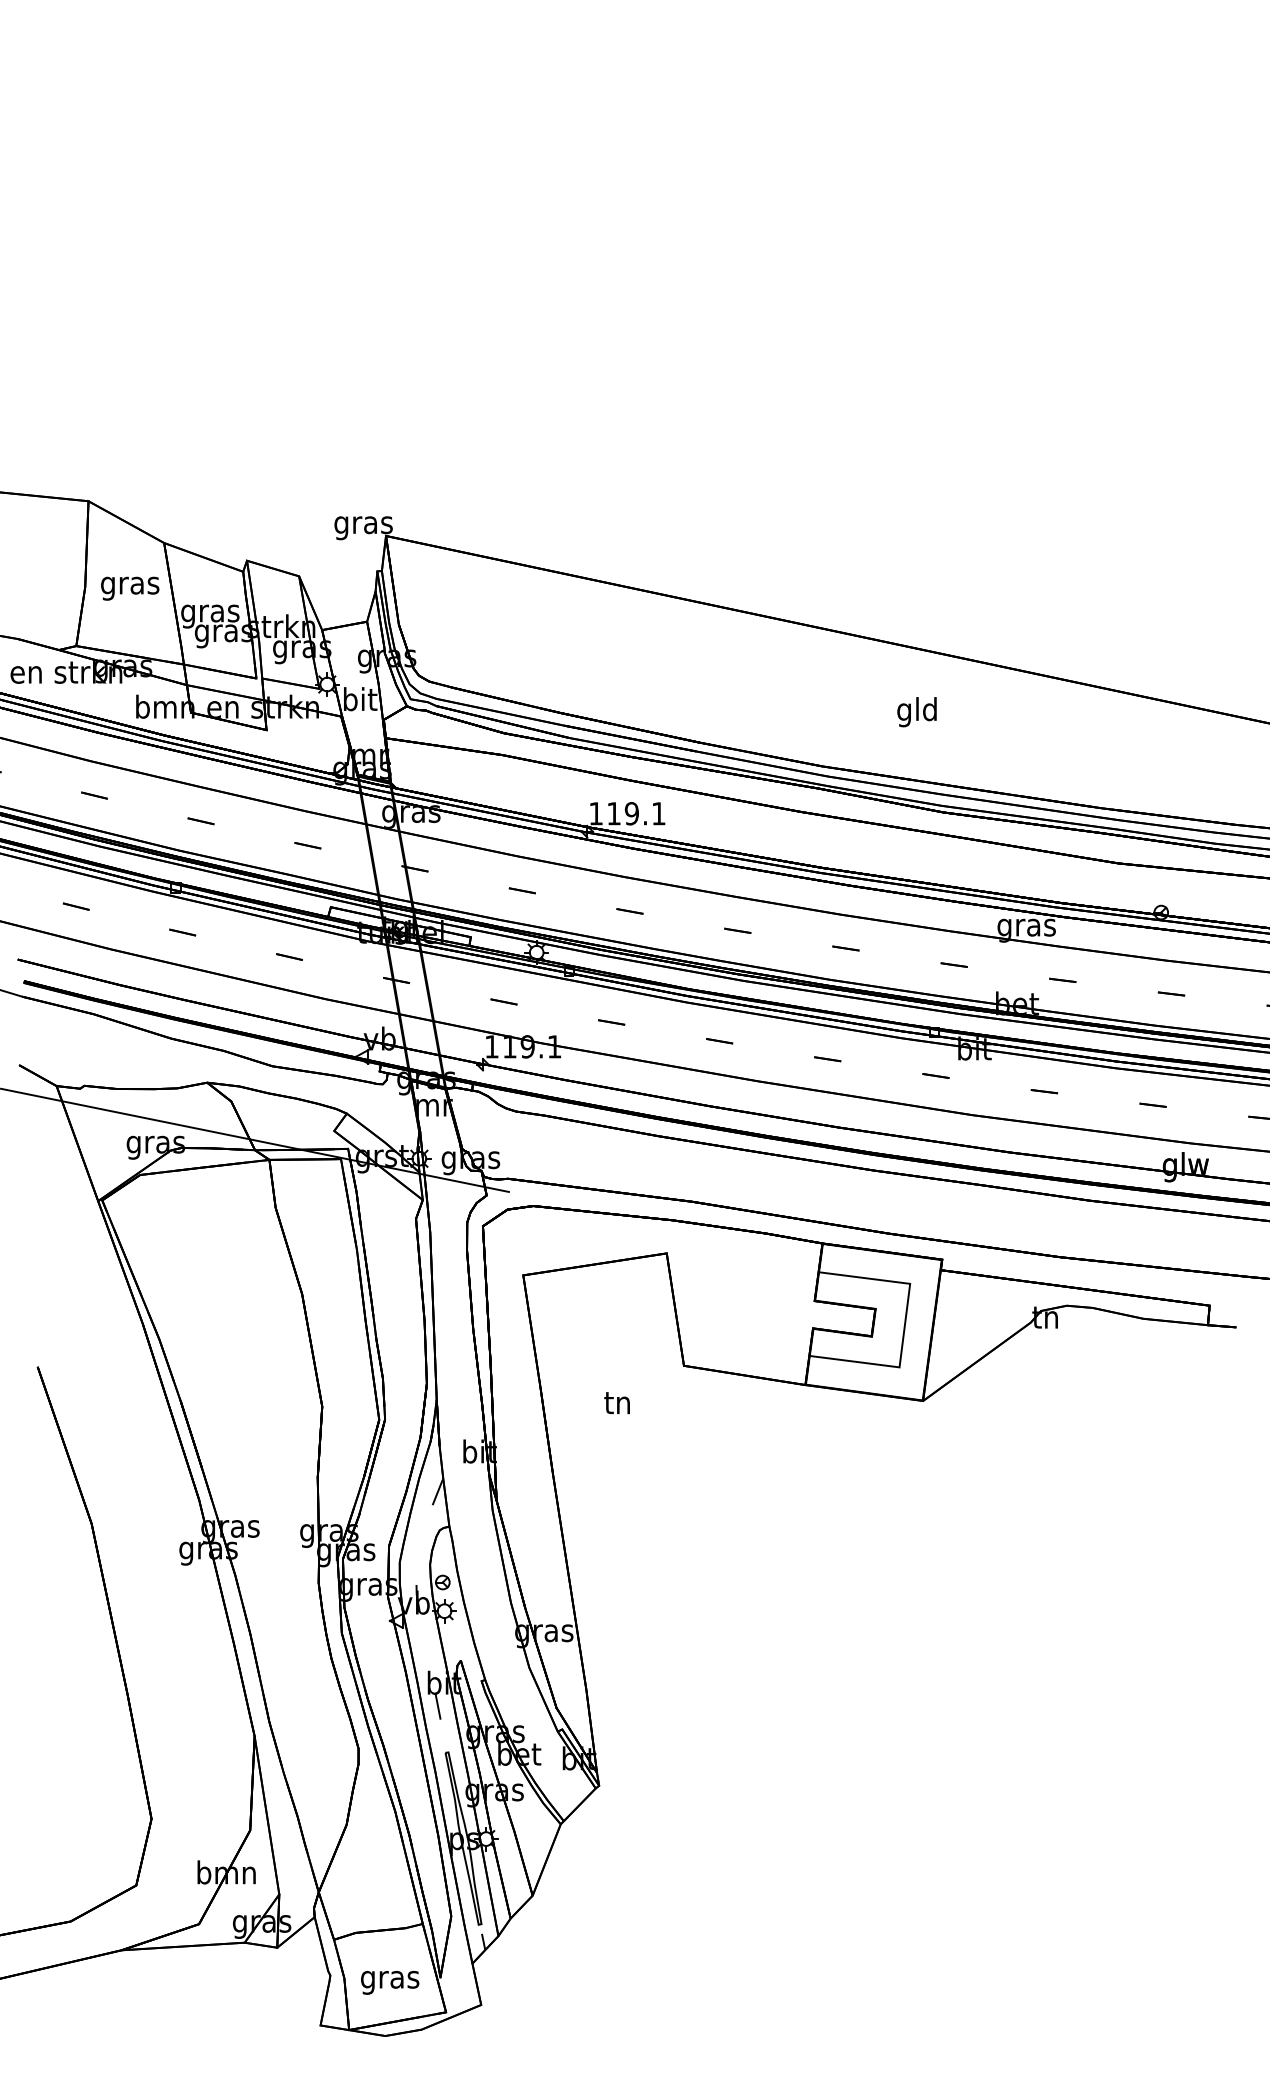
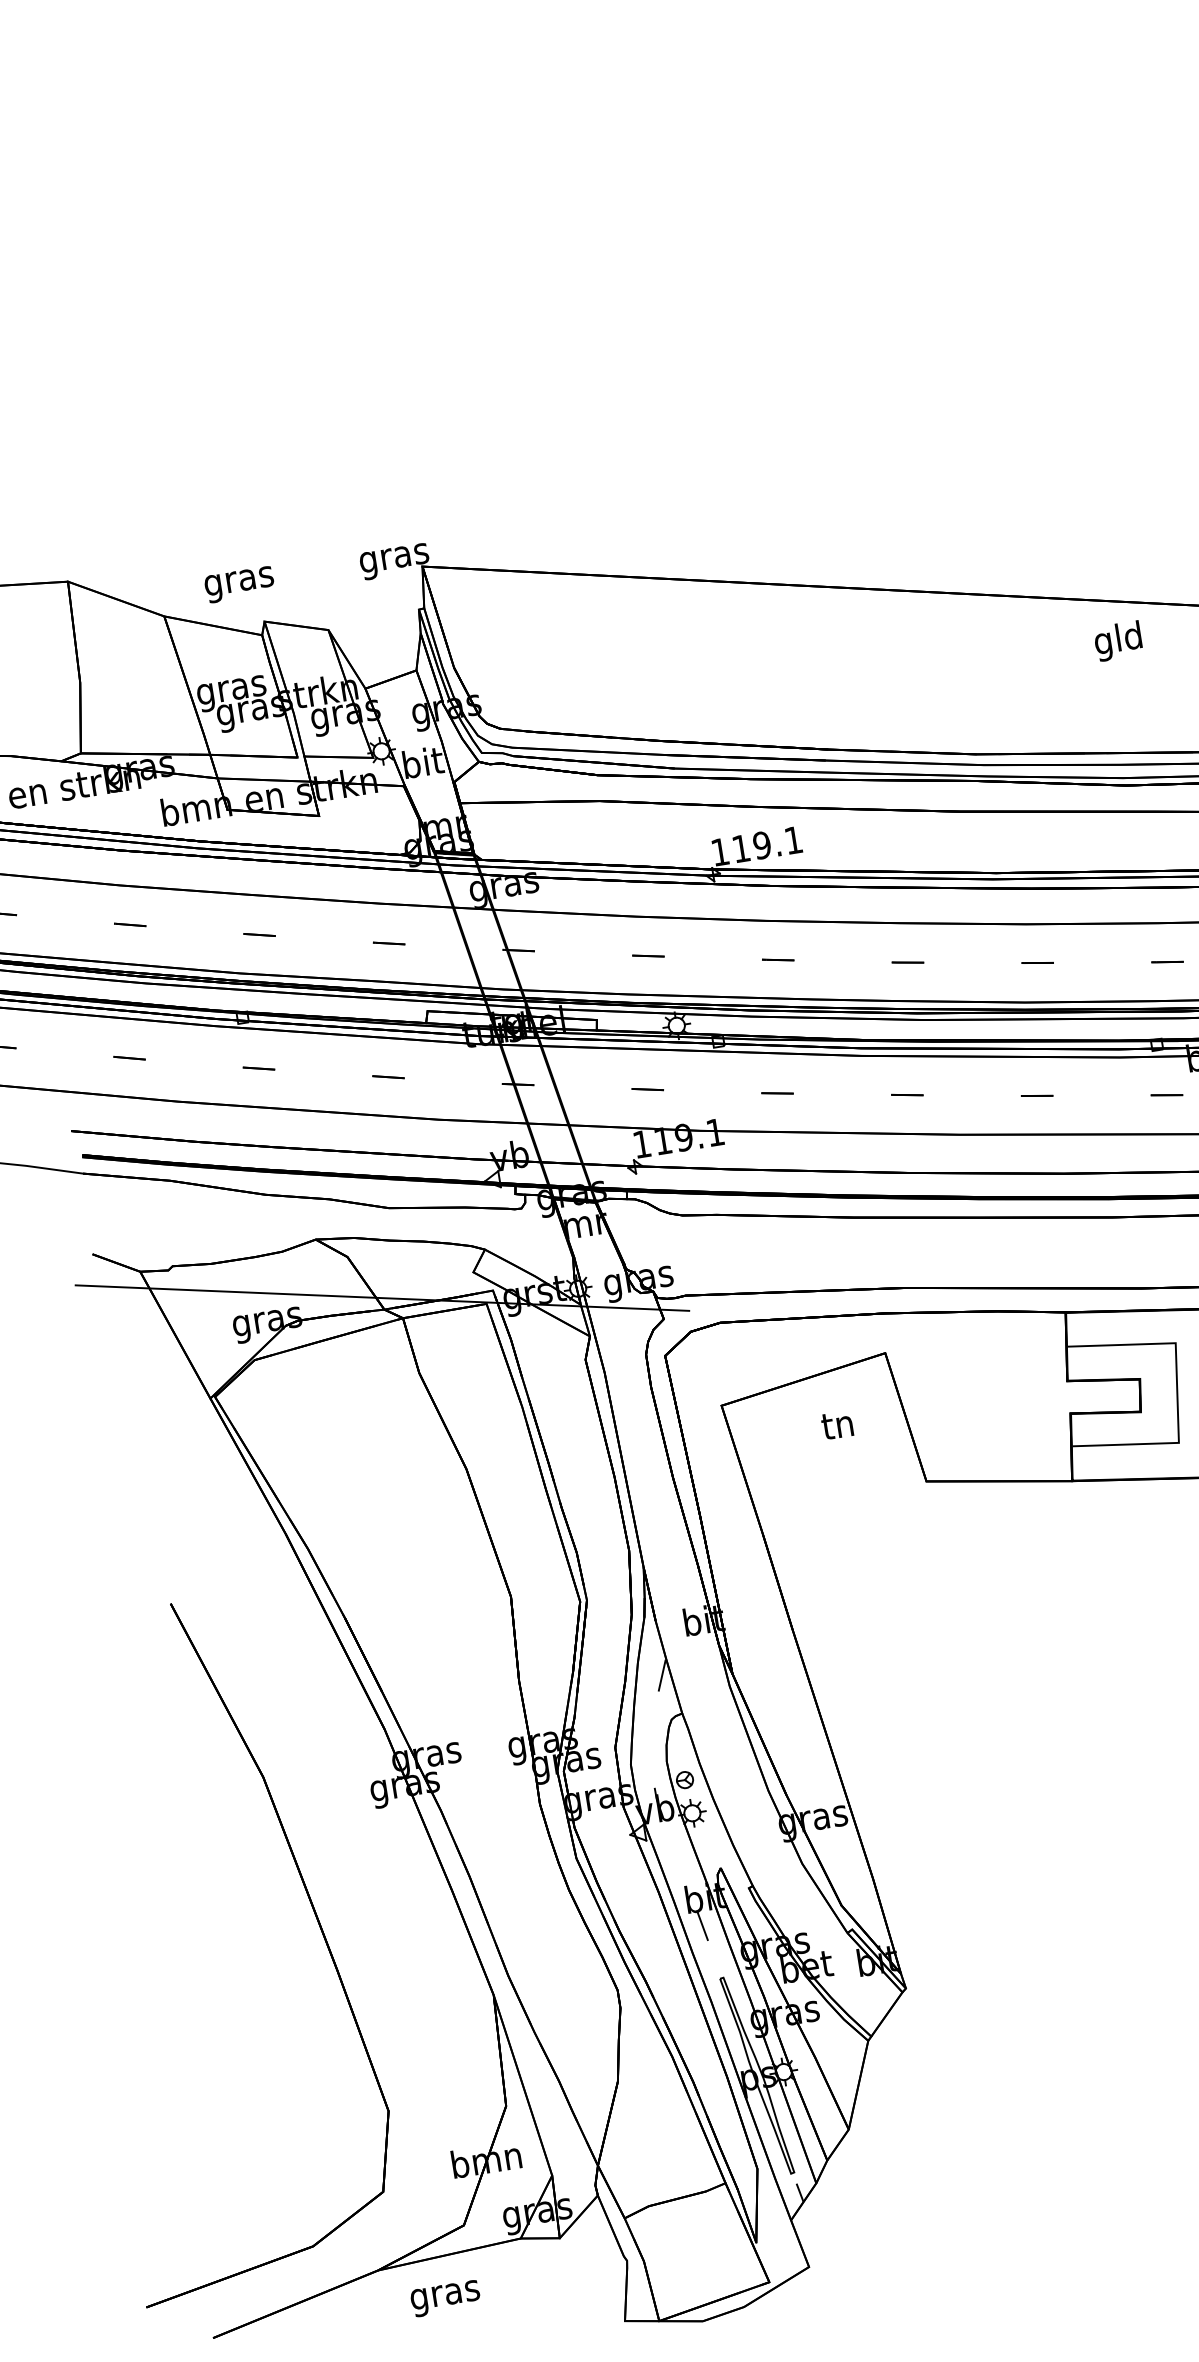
text: (130, 588) -> (239, 584), moved
text: (916, 712) -> (1117, 641), moved
text: (616, 1402) -> (836, 1424), moved
text: (390, 1982) -> (446, 2298), moved

